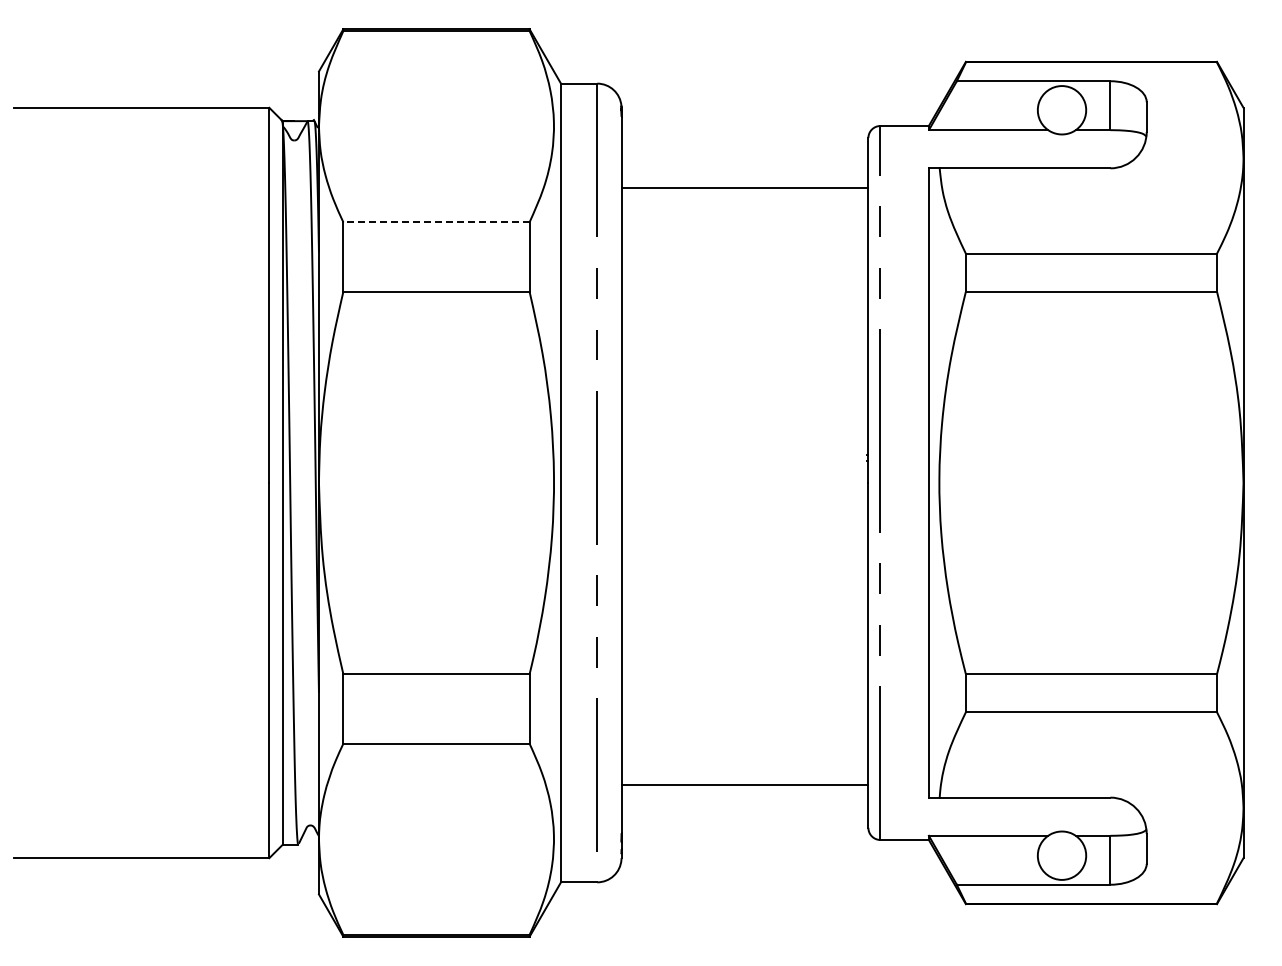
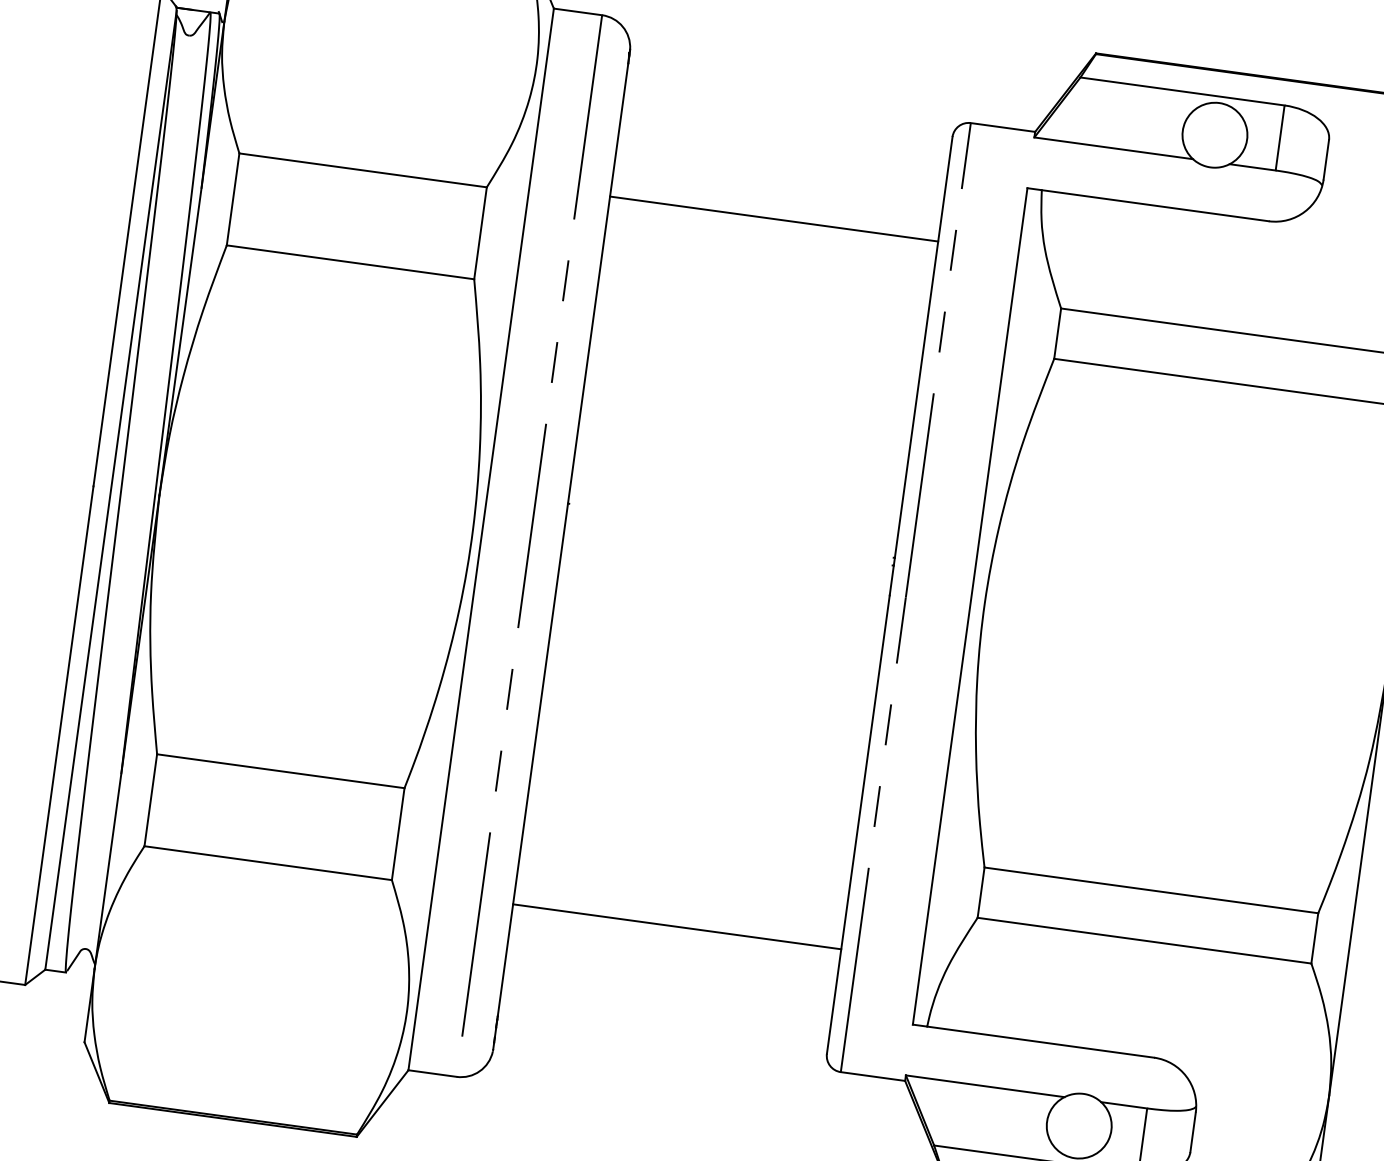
line: (744, 187) -> (773, 218), moved
line: (435, 222) -> (361, 170), dashed -> solid
line: (744, 785) -> (676, 927), moved

